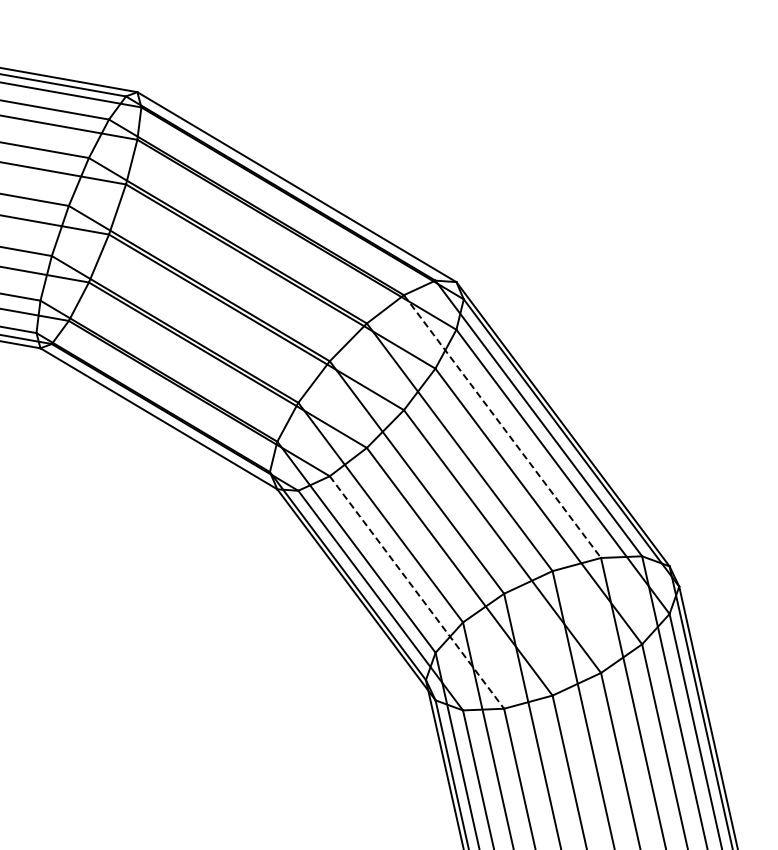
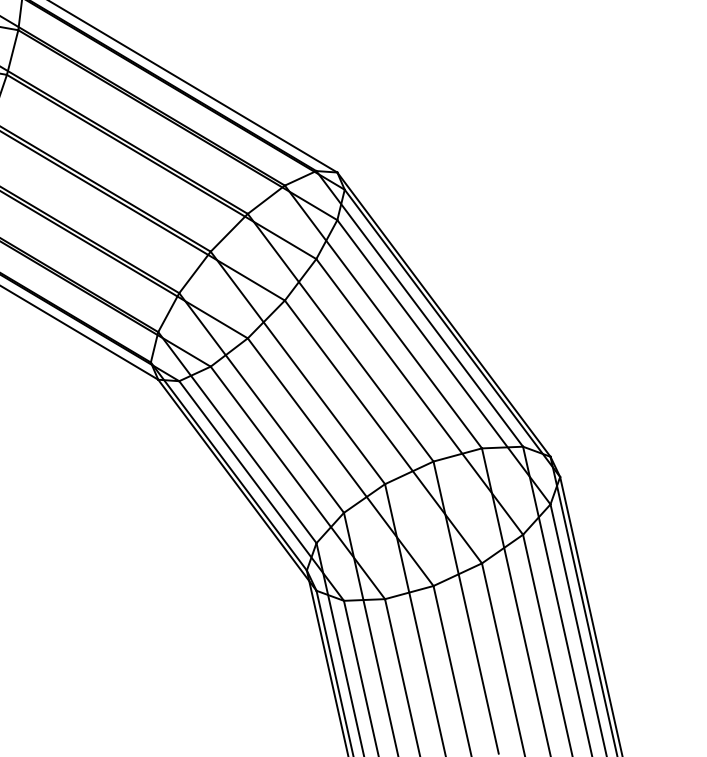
line: (502, 426) -> (383, 316), dashed -> solid
line: (417, 592) -> (298, 482), dashed -> solid

